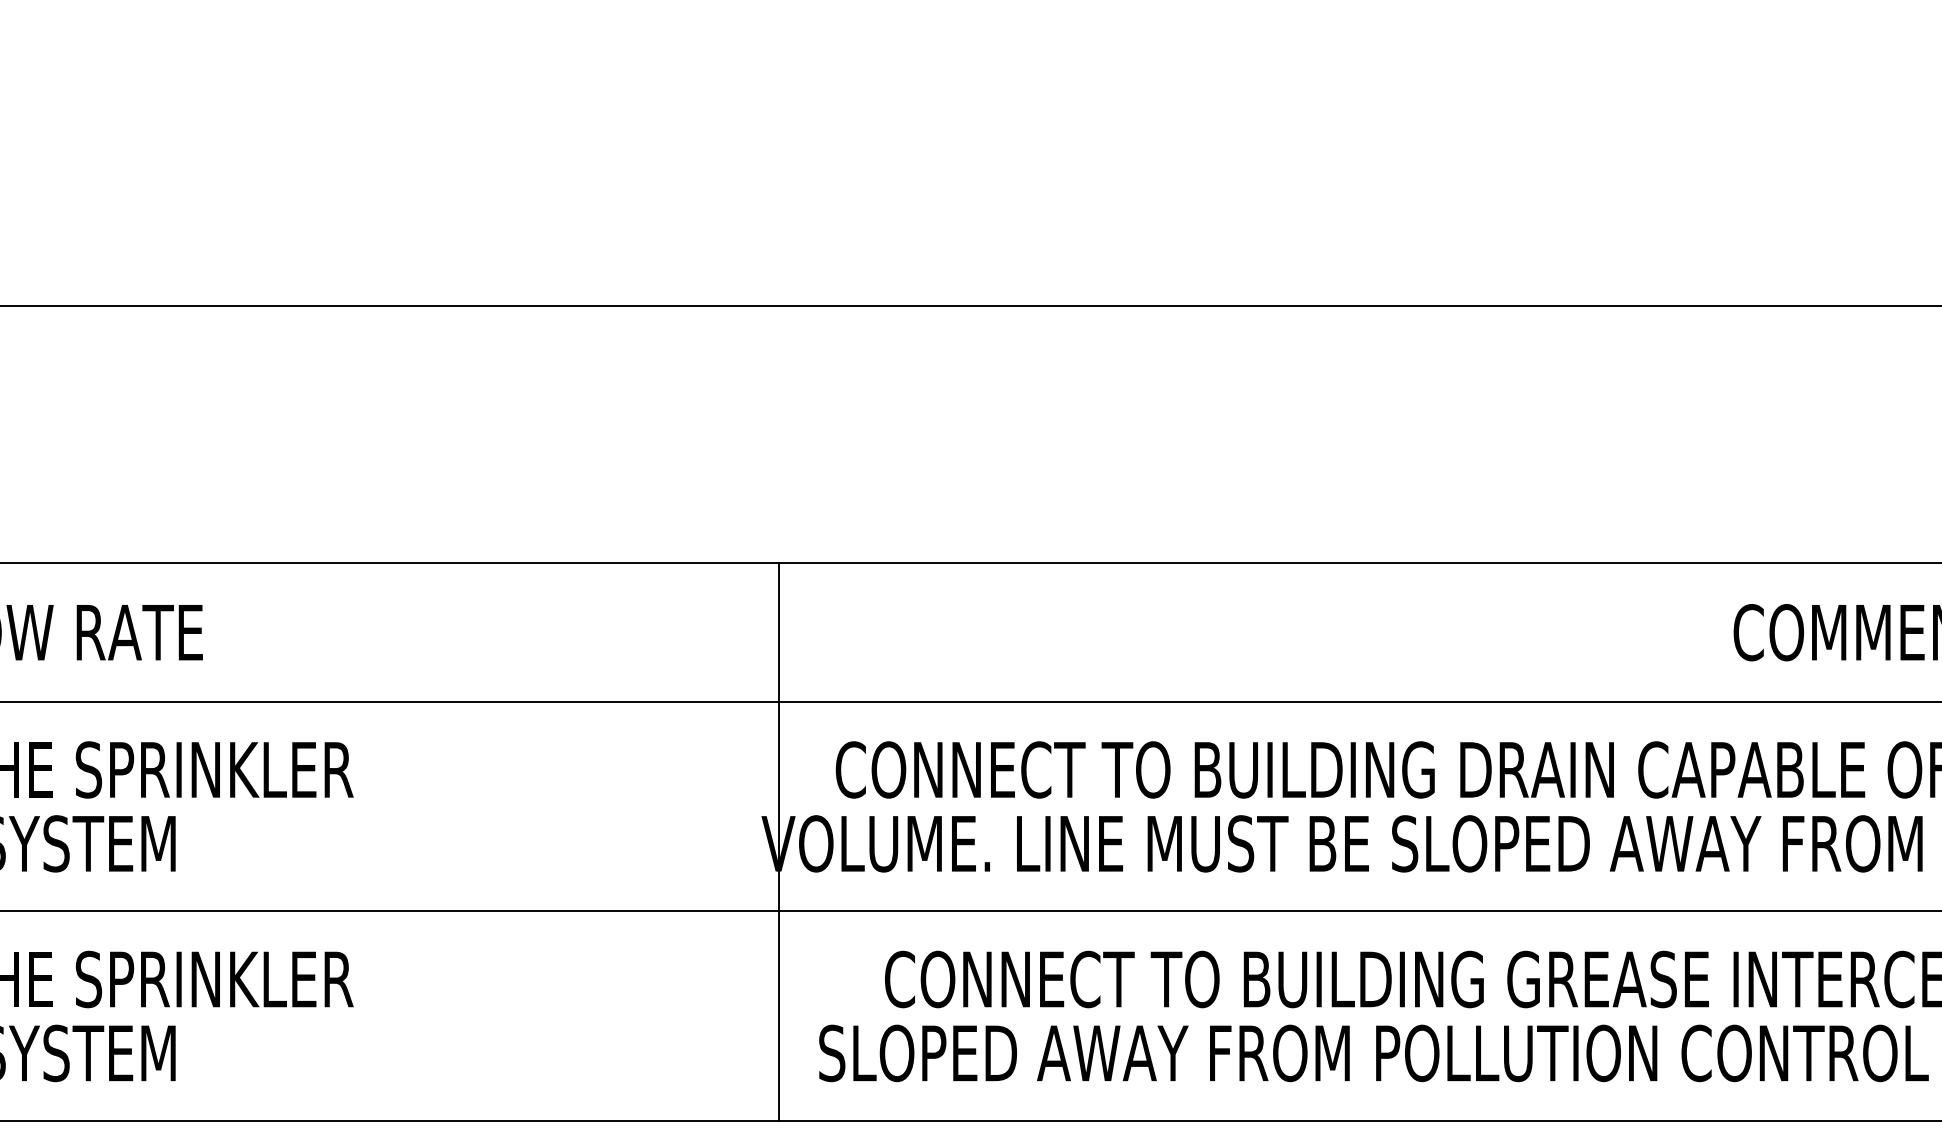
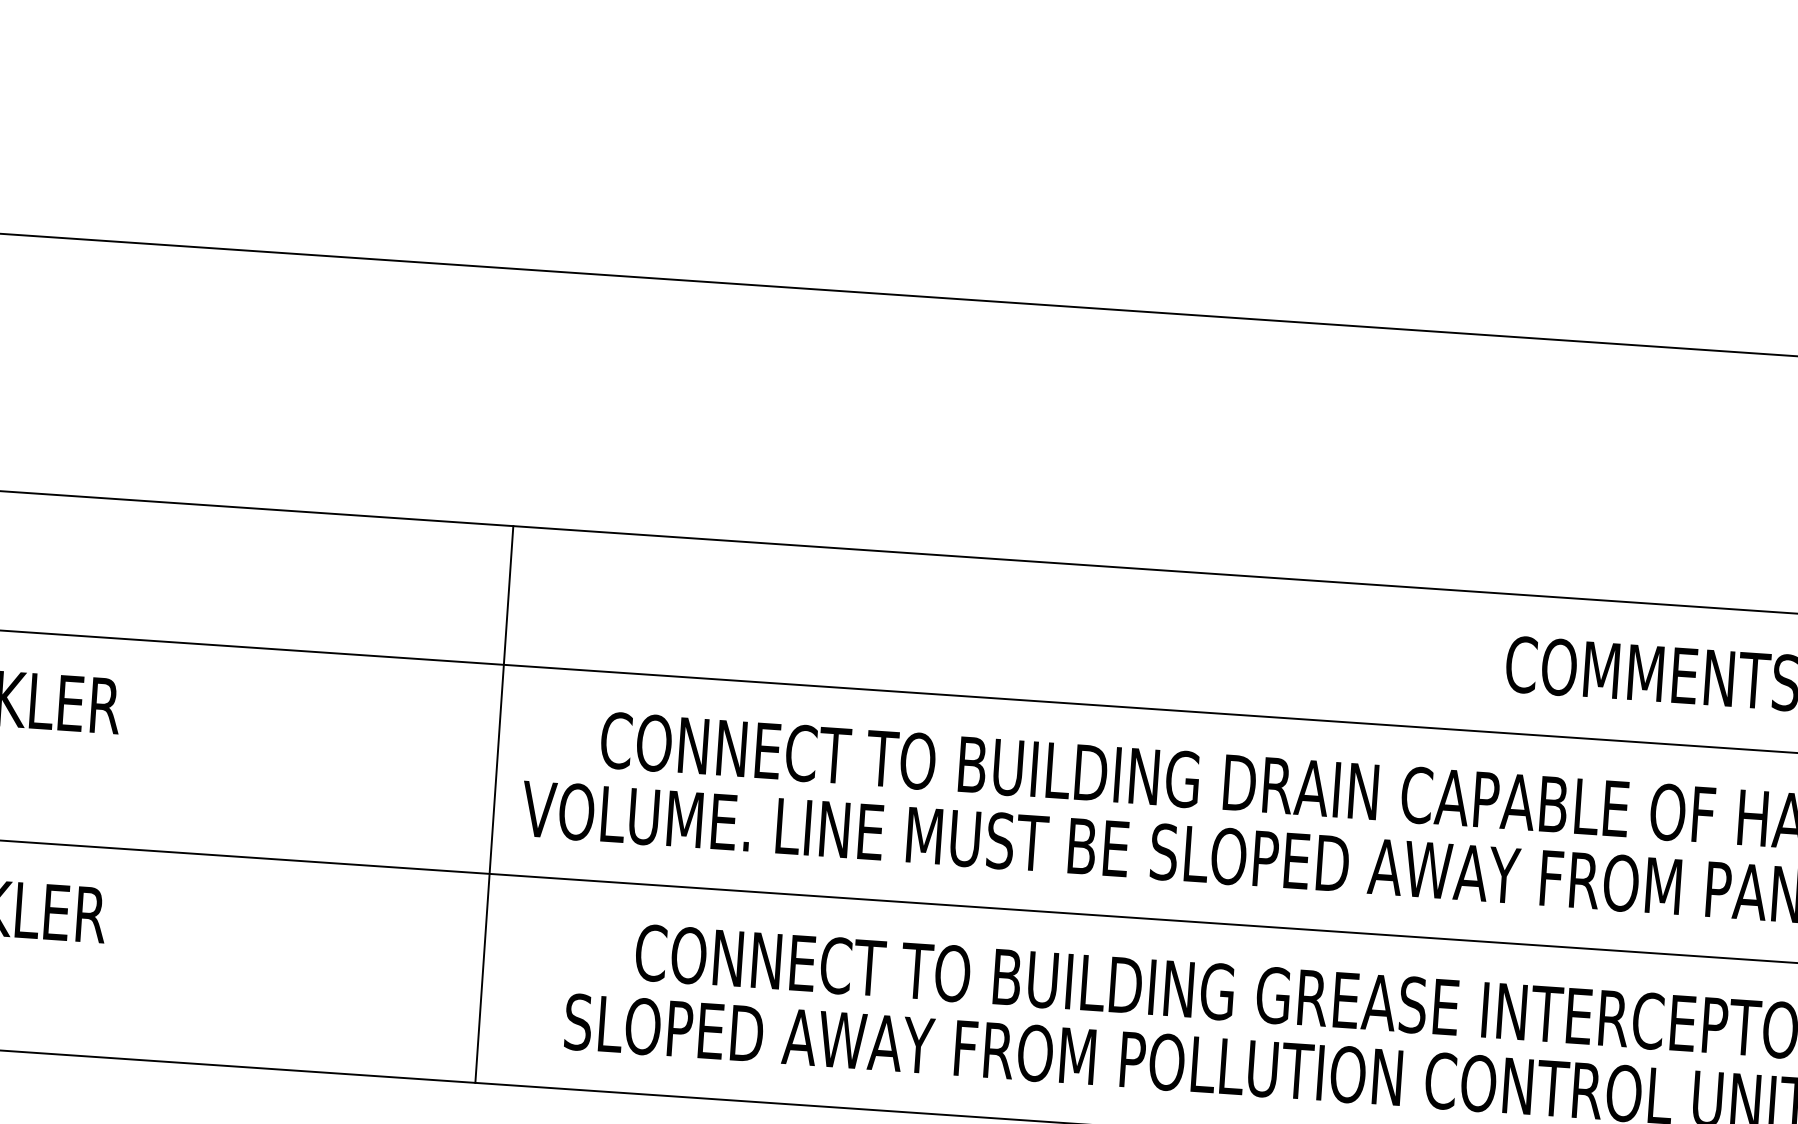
line: (779, 841) -> (494, 804), moved

